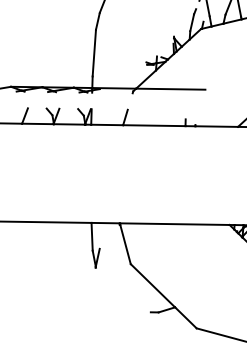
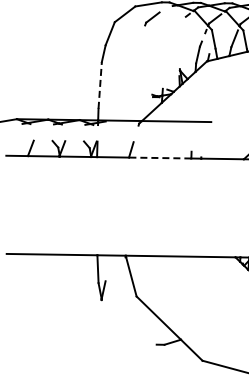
line: (94, 53) -> (100, 85), solid -> dashed
line: (153, 126) -> (159, 158), solid -> dashed

